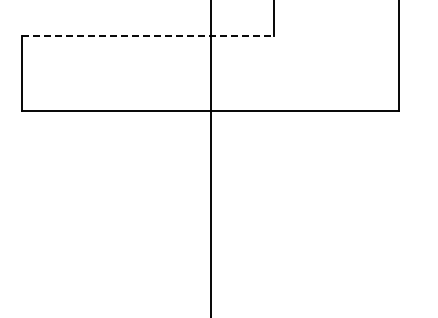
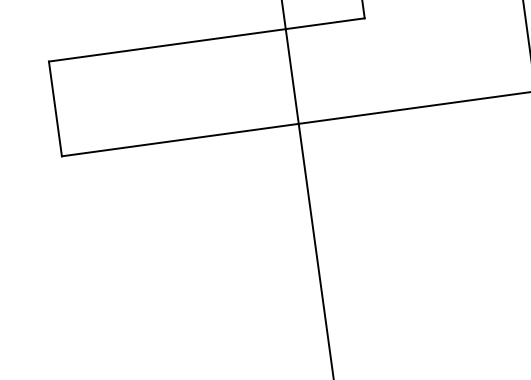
line: (147, 35) -> (206, 39), dashed -> solid

